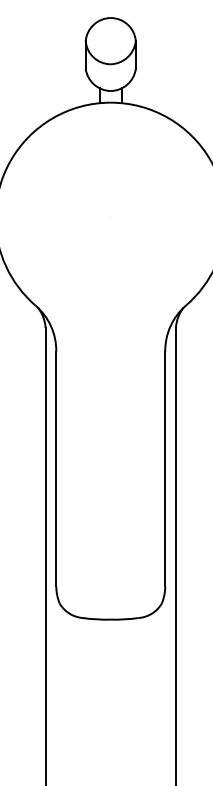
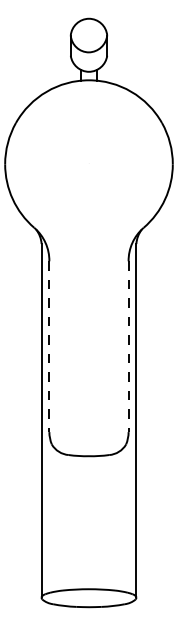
line: (56, 470) -> (49, 347), solid -> dashed
line: (165, 470) -> (128, 347), solid -> dashed

